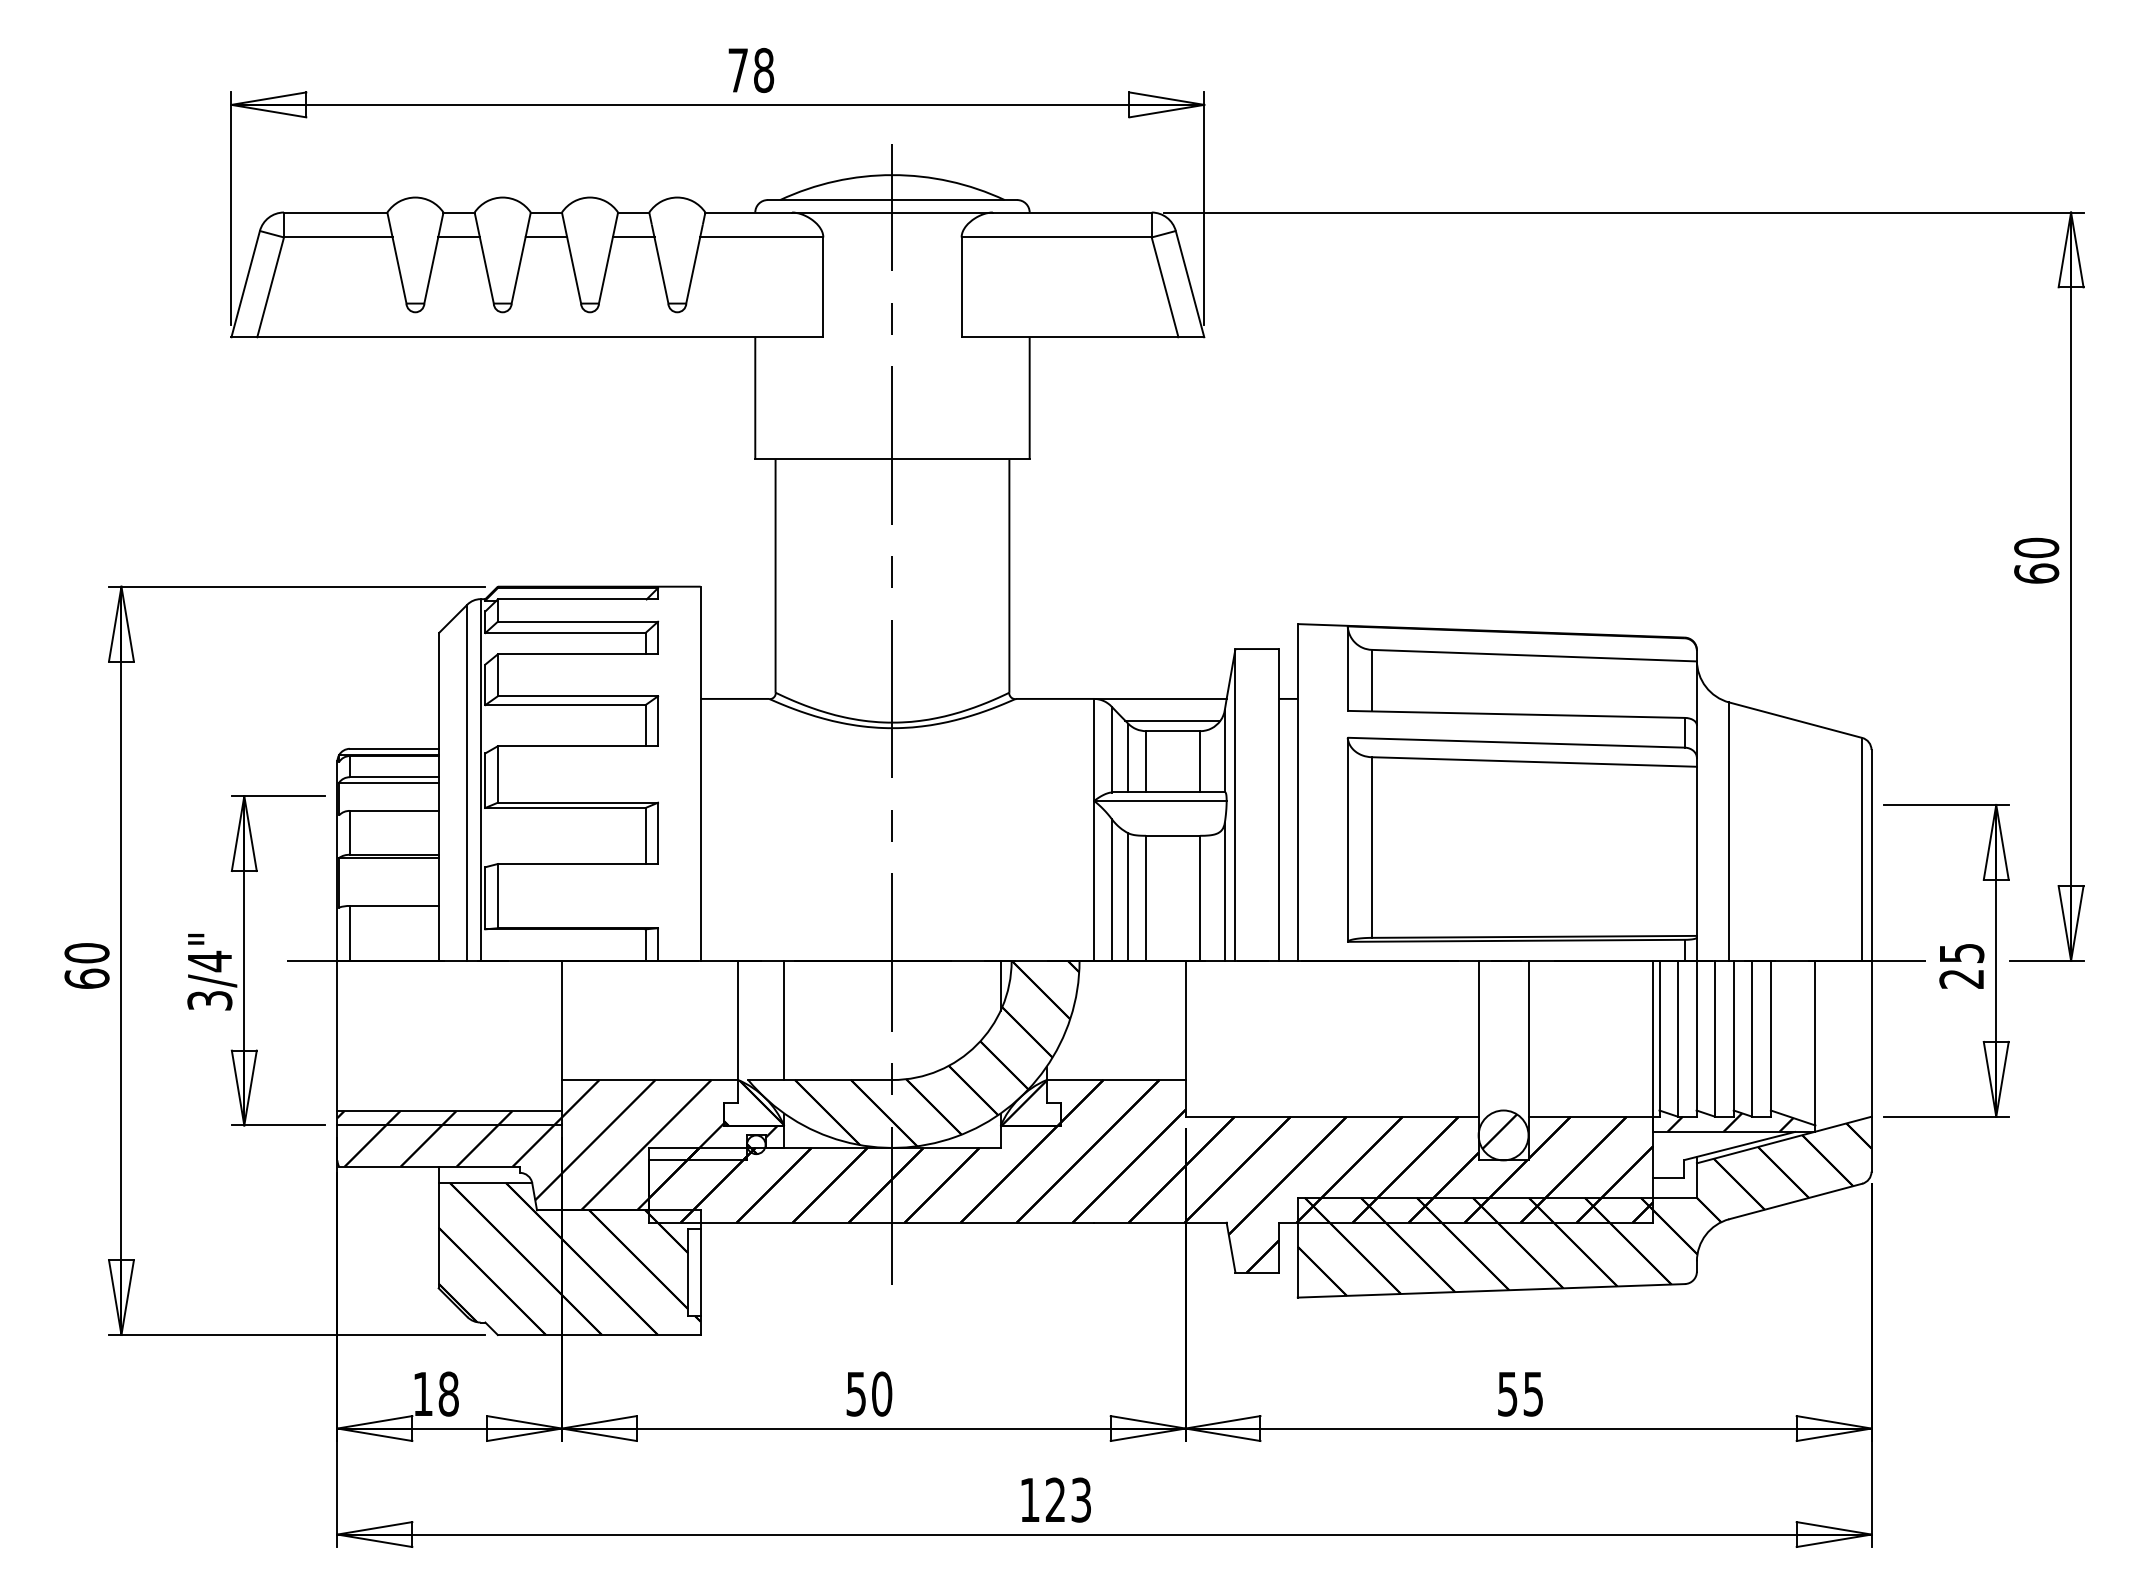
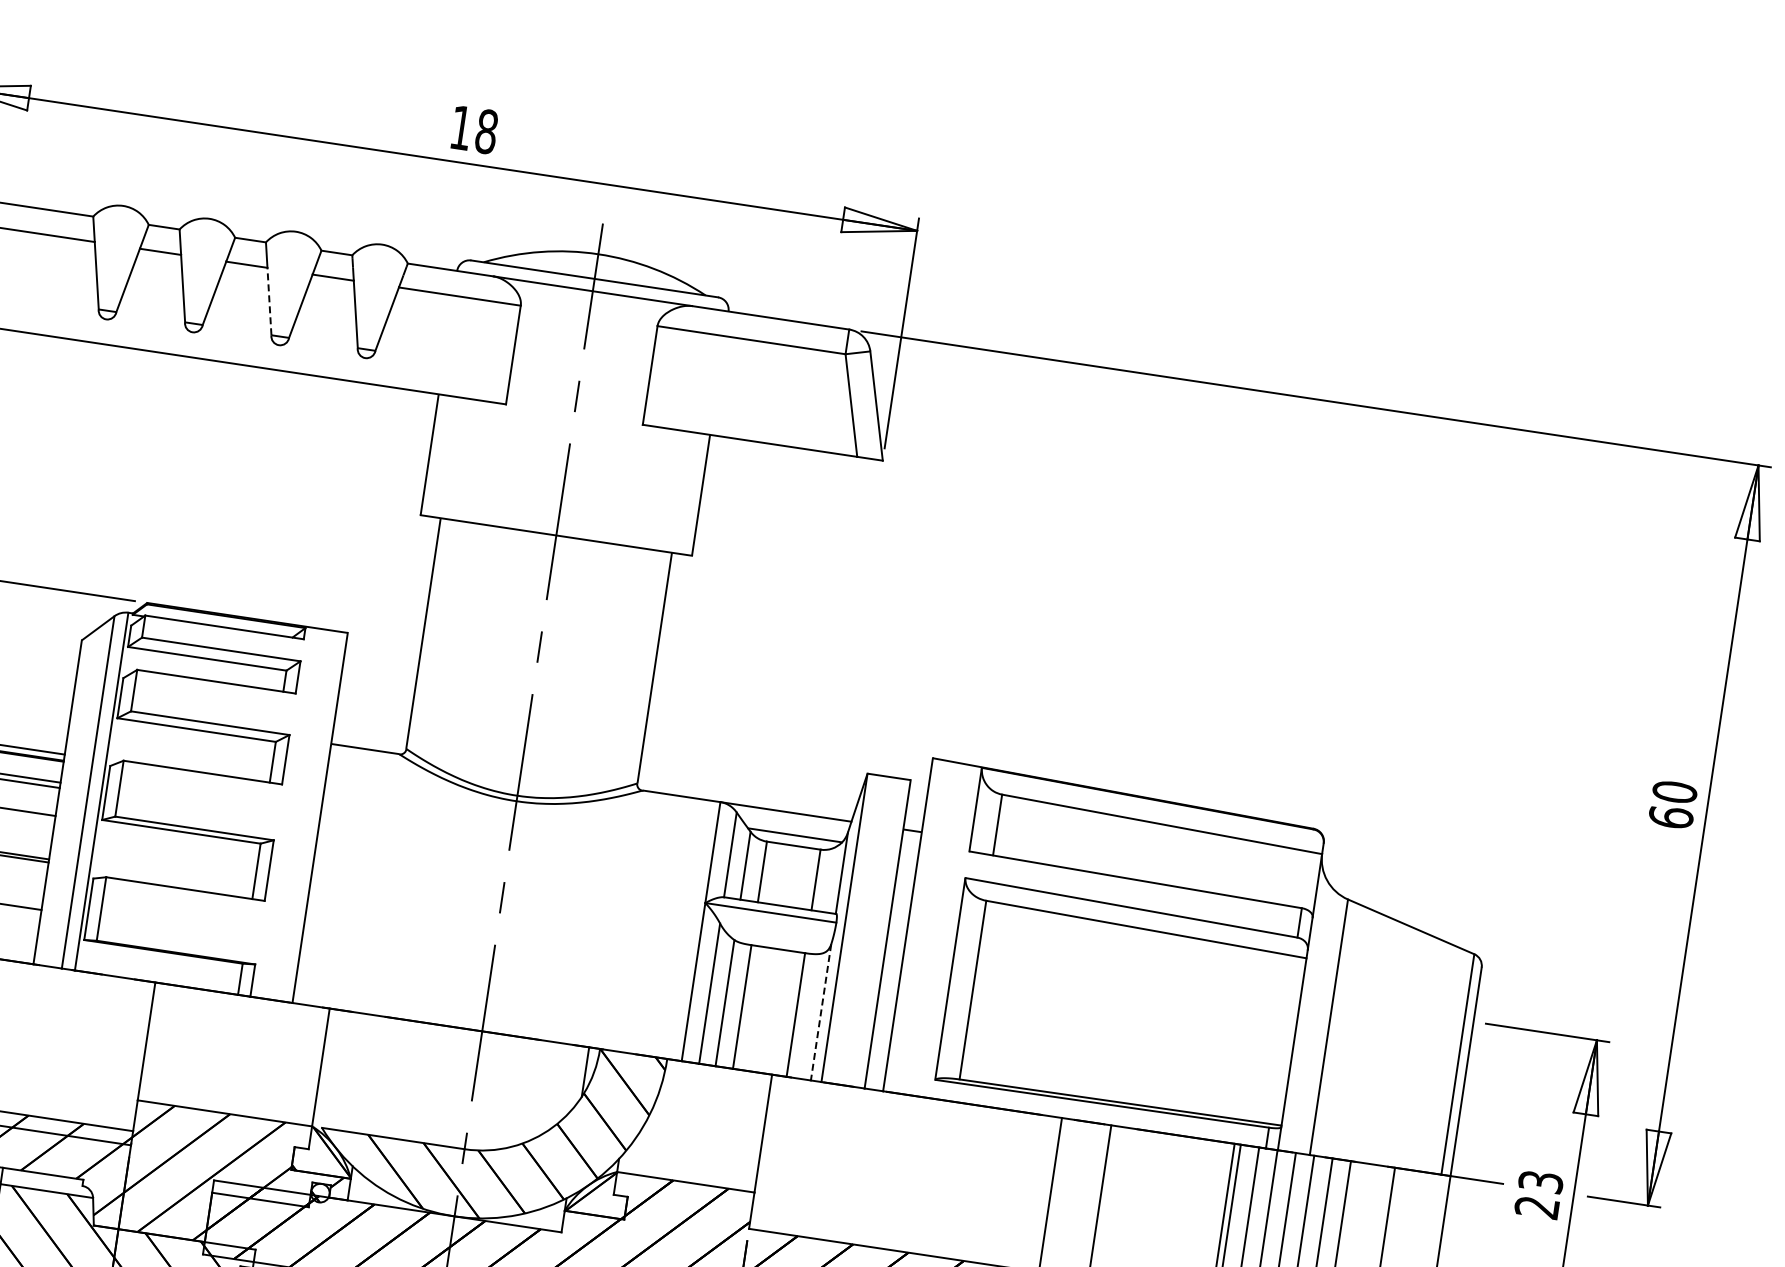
text: (737, 70) -> (460, 127), 78 -> 18
line: (574, 270) -> (269, 301), solid -> dashed
line: (1224, 891) -> (820, 1011), solid -> dashed
text: (1961, 952) -> (1540, 1181), 25 -> 23
line: (784, 1020) -> (366, 1074), removed

